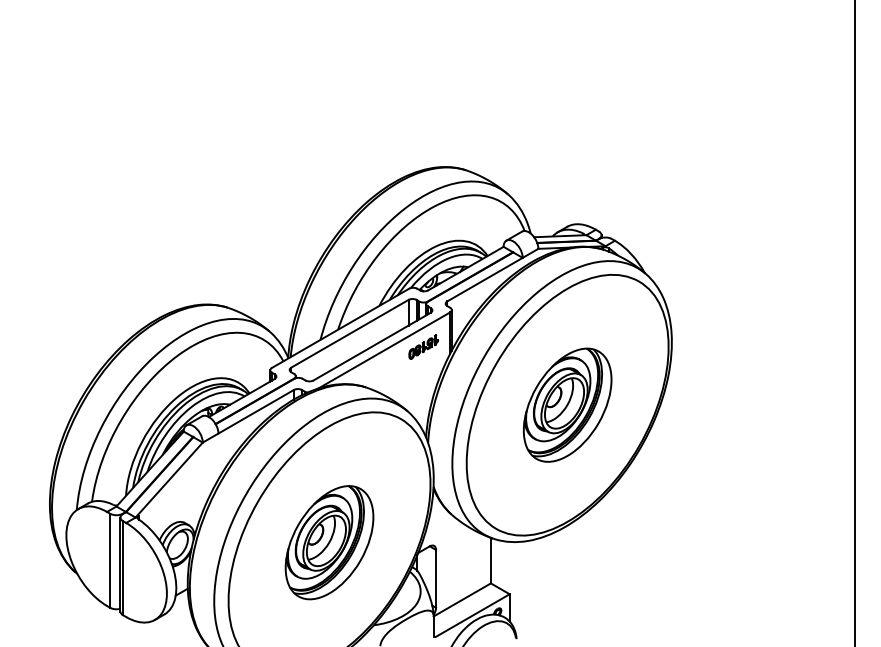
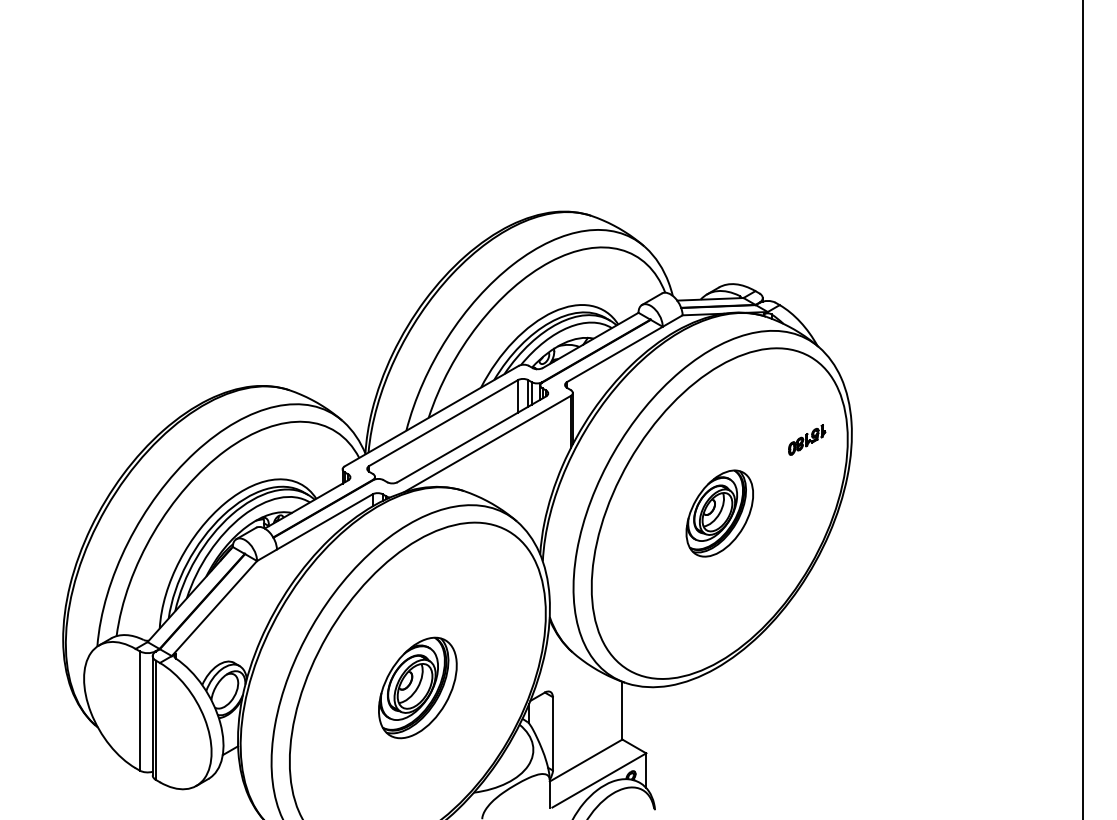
part: (423, 346) -> (807, 439), moved
part: (567, 405) -> (719, 513), size x0.6
part: (329, 542) -> (417, 687), size x0.7

